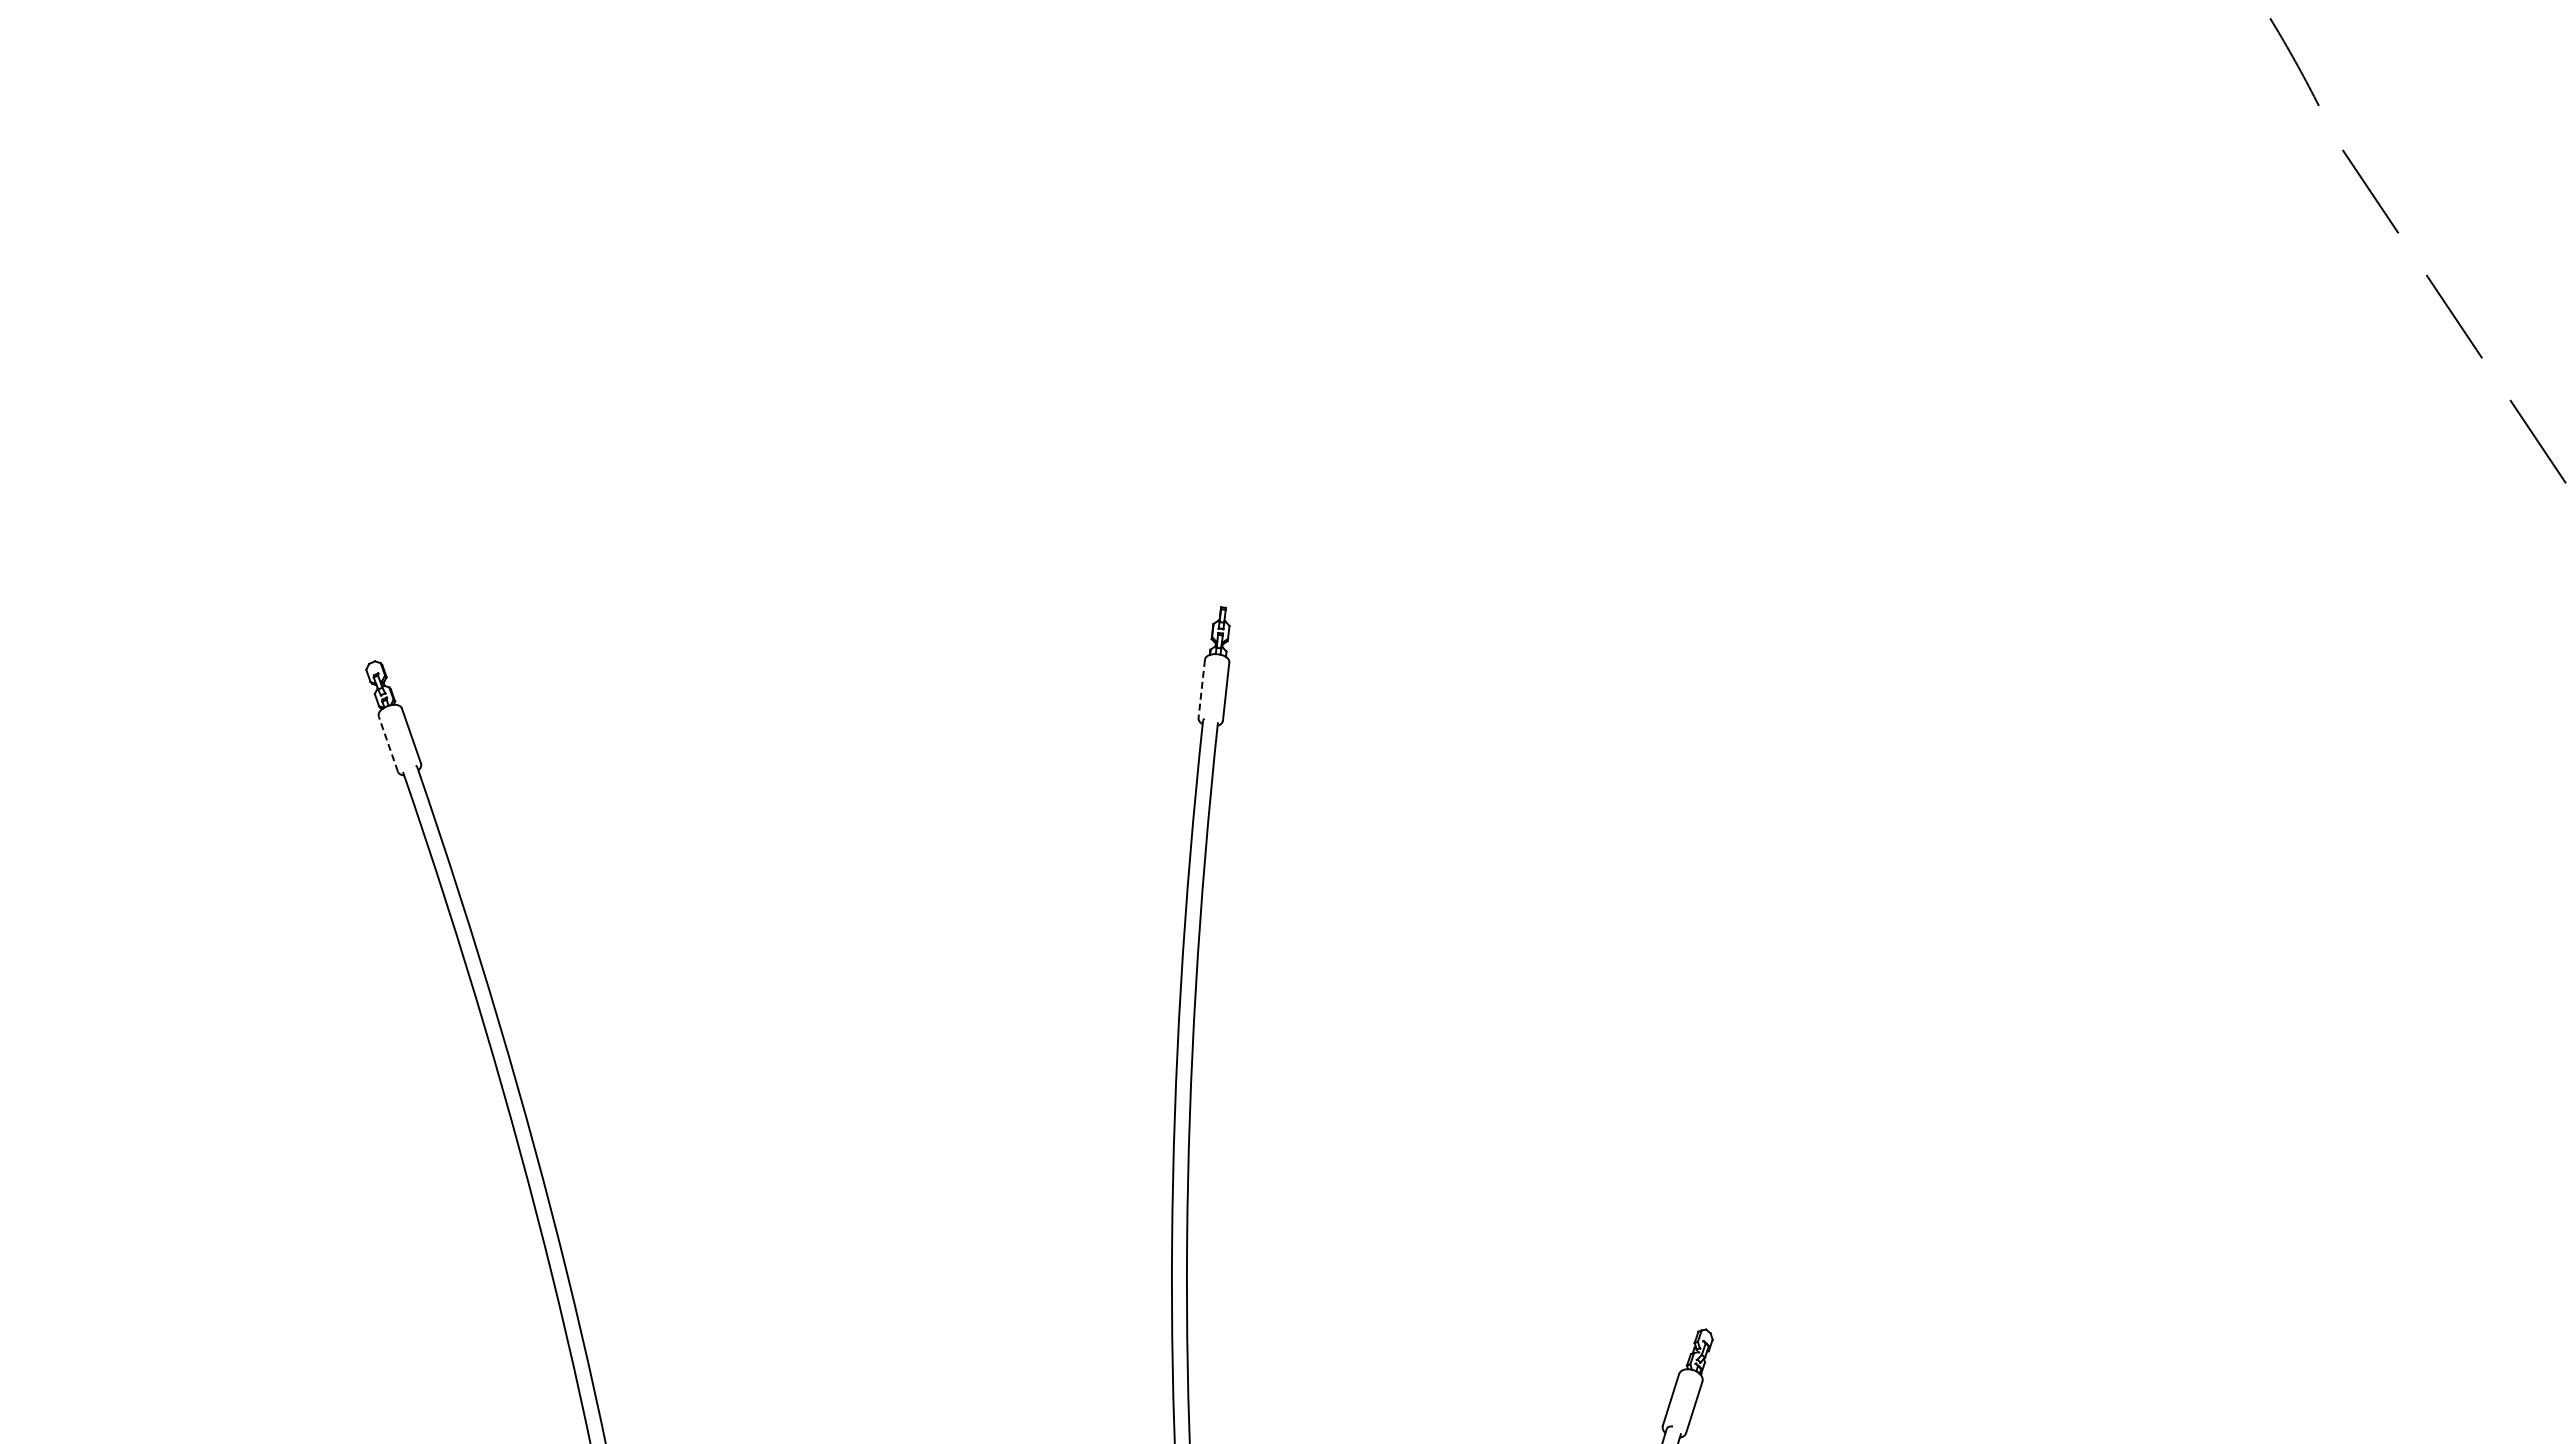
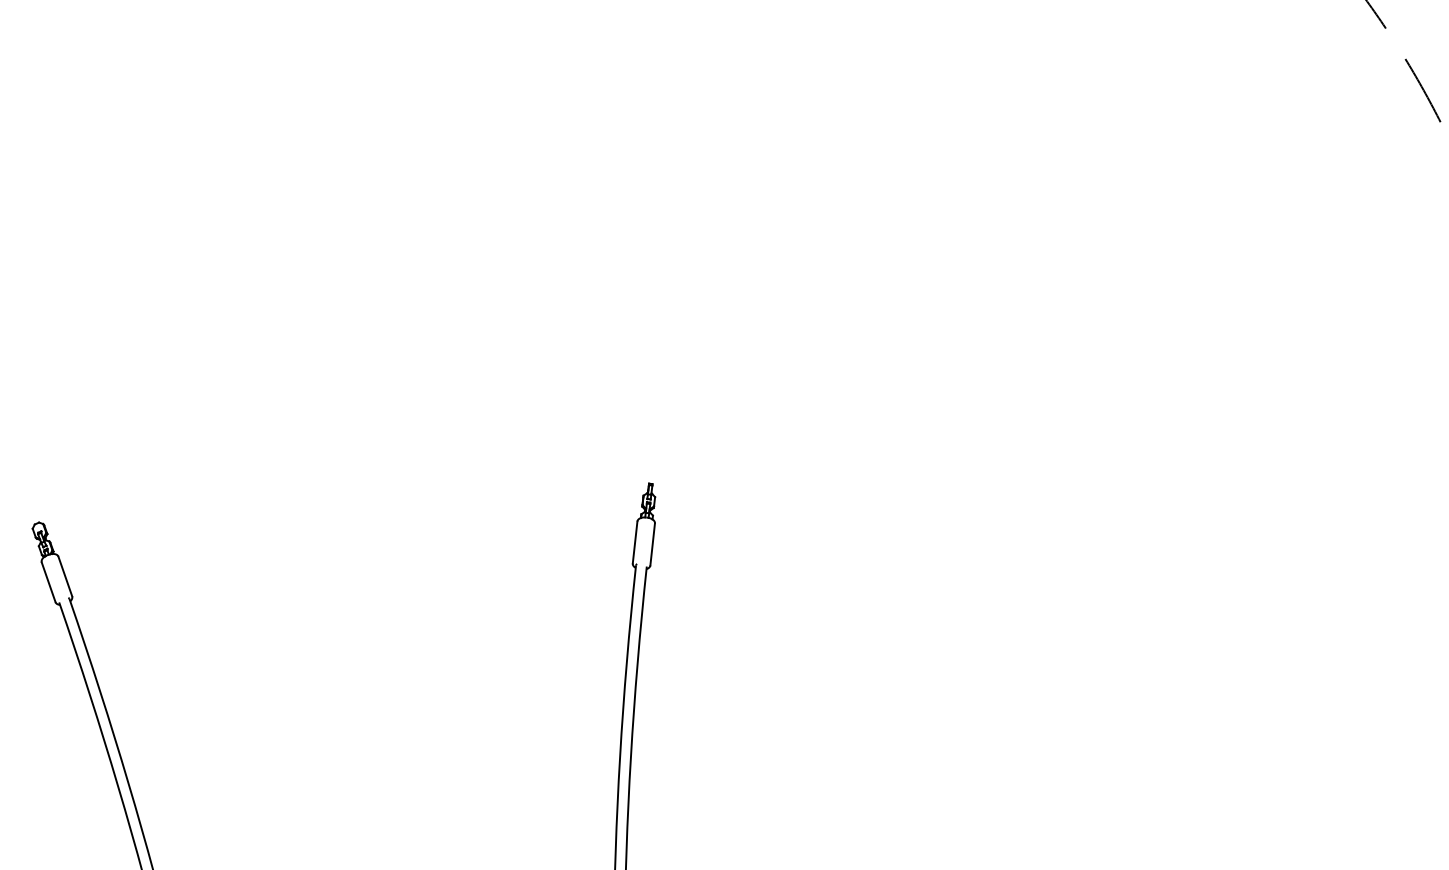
line: (1201, 689) -> (634, 542), dashed -> solid
line: (388, 743) -> (48, 581), dashed -> solid

